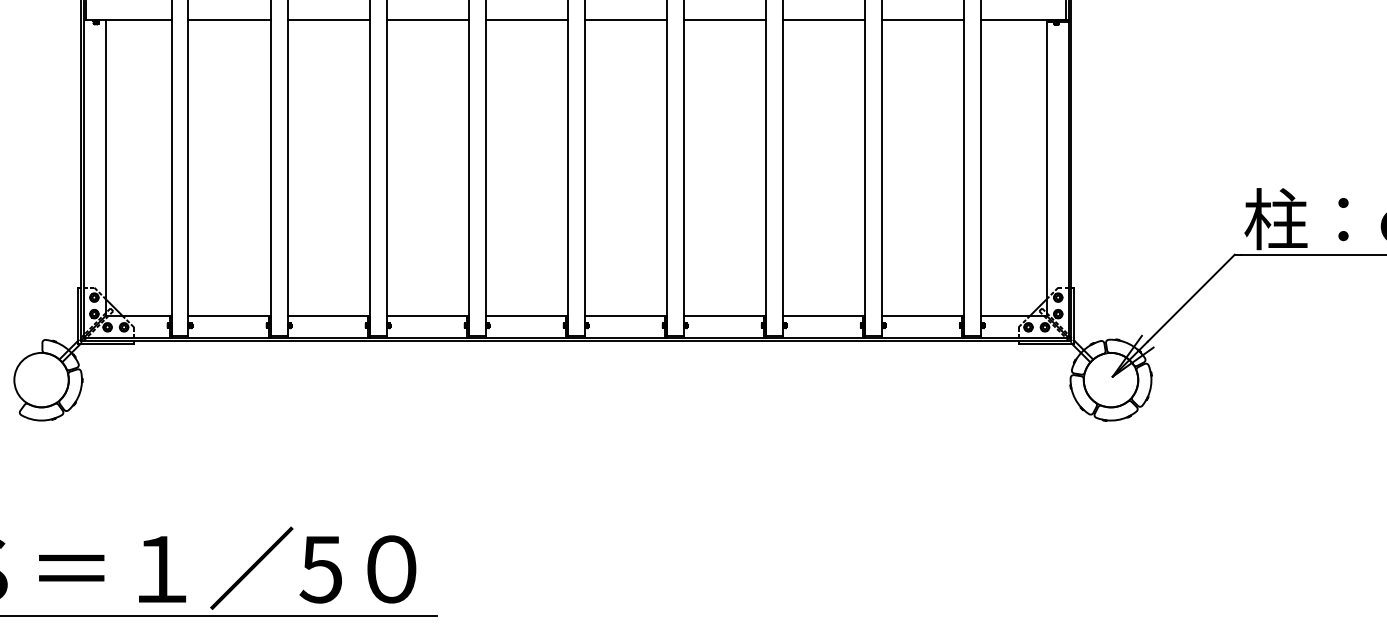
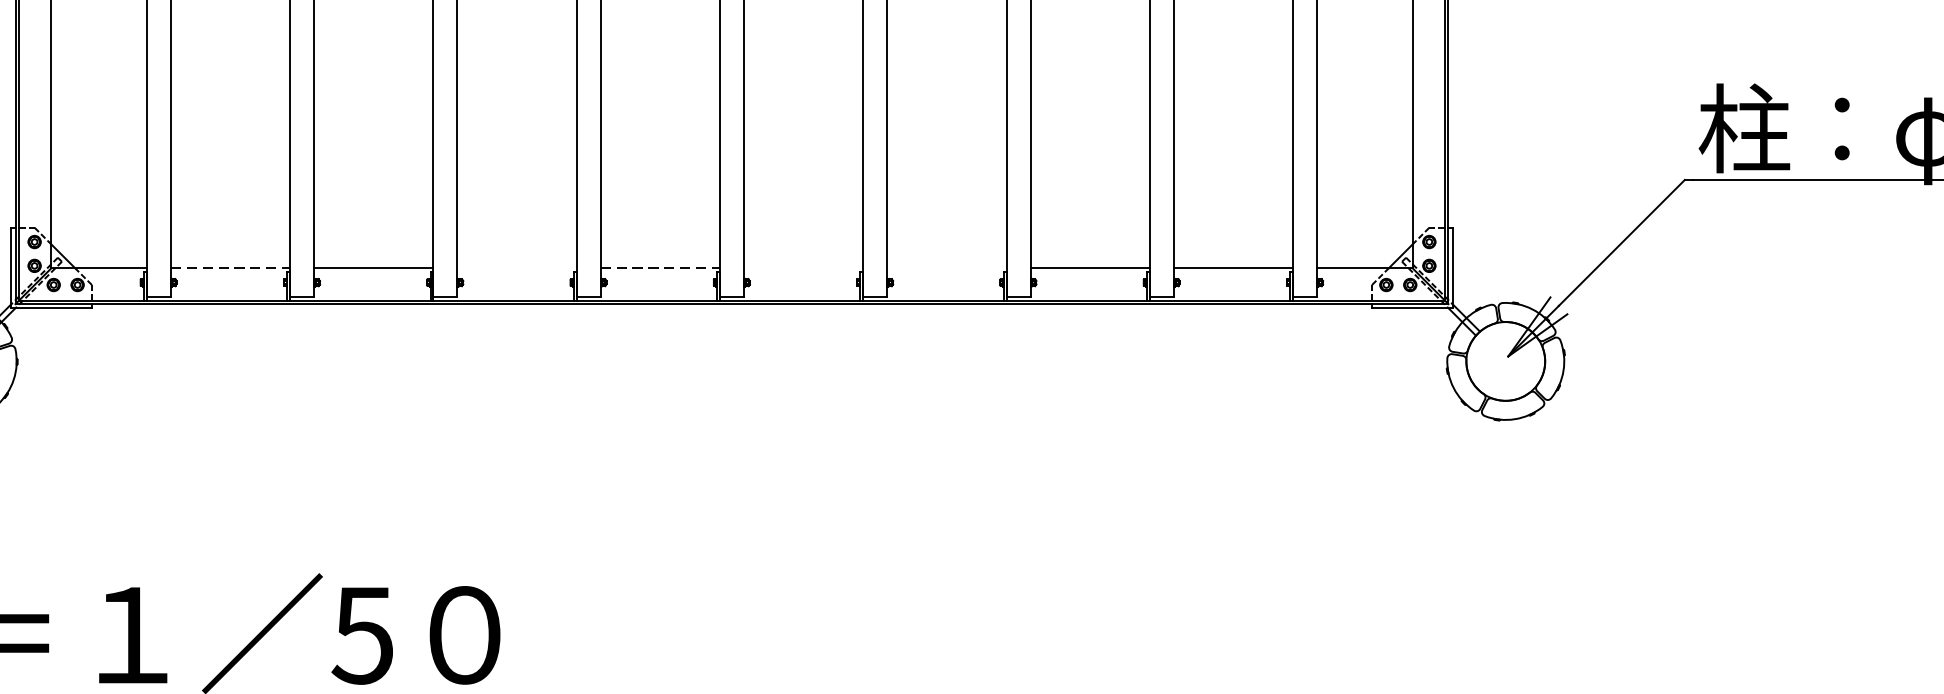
line: (230, 315) -> (231, 267), solid -> dashed
line: (427, 315) -> (516, 267), removed
line: (527, 315) -> (661, 267), solid -> dashed
line: (625, 315) -> (803, 267), removed
line: (724, 315) -> (946, 267), removed

